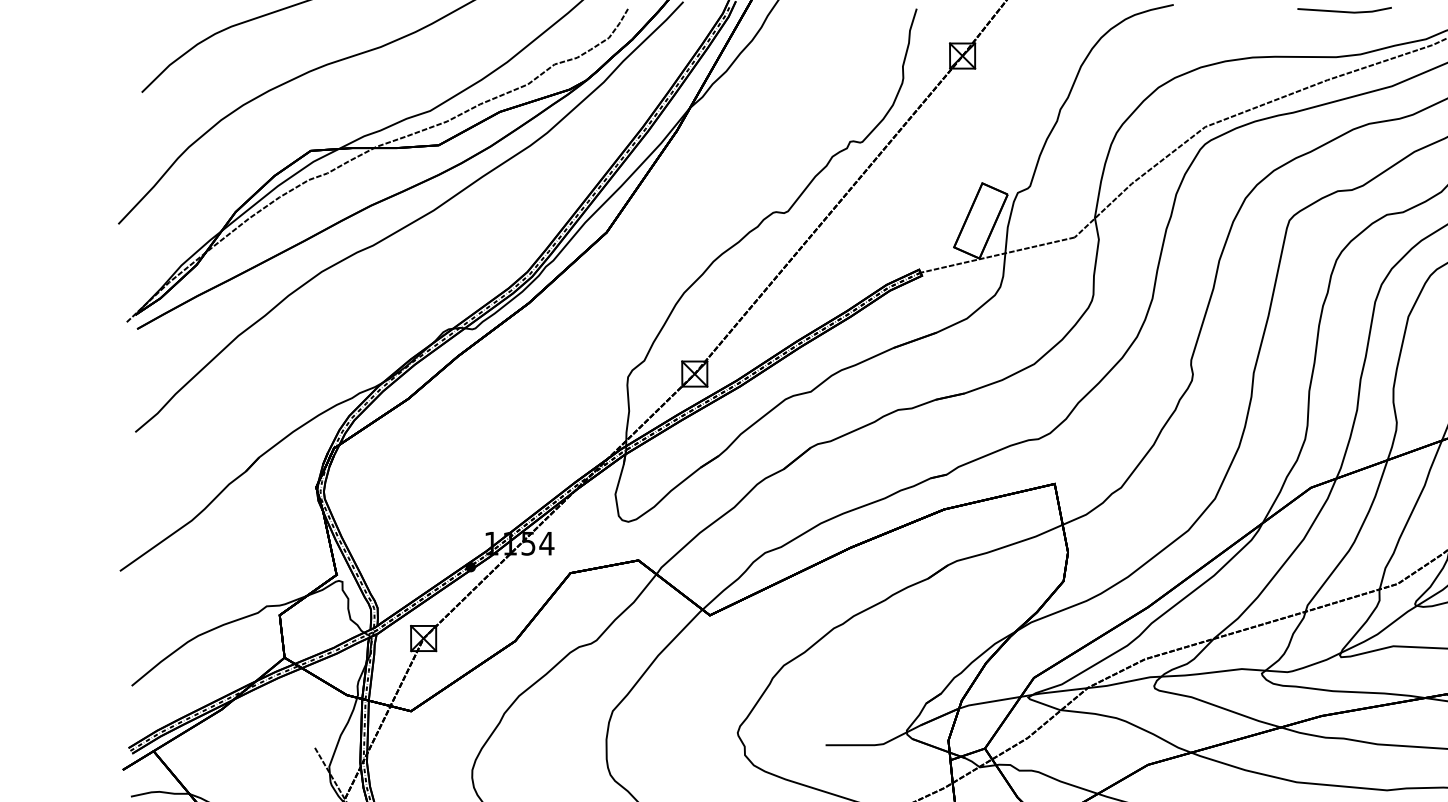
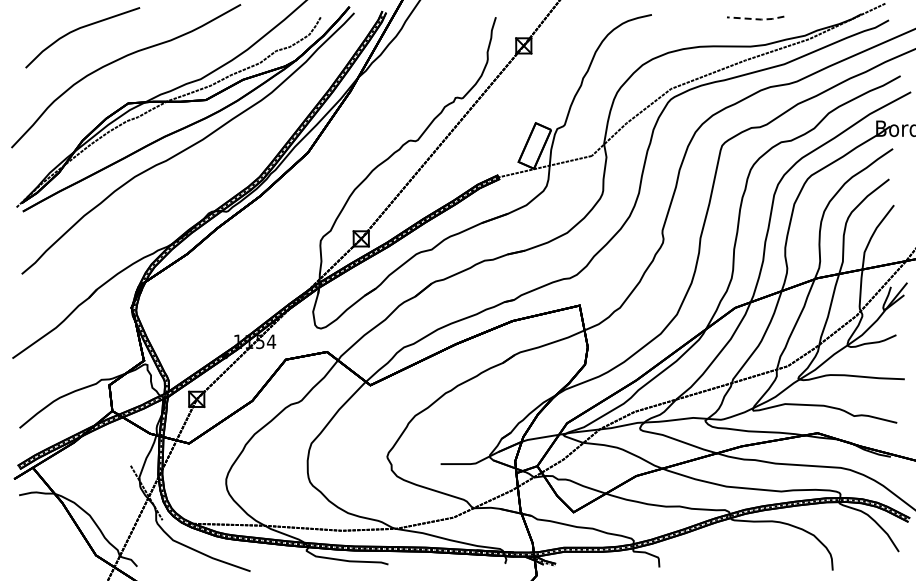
line: (1346, 12) -> (756, 19), solid -> dashed

